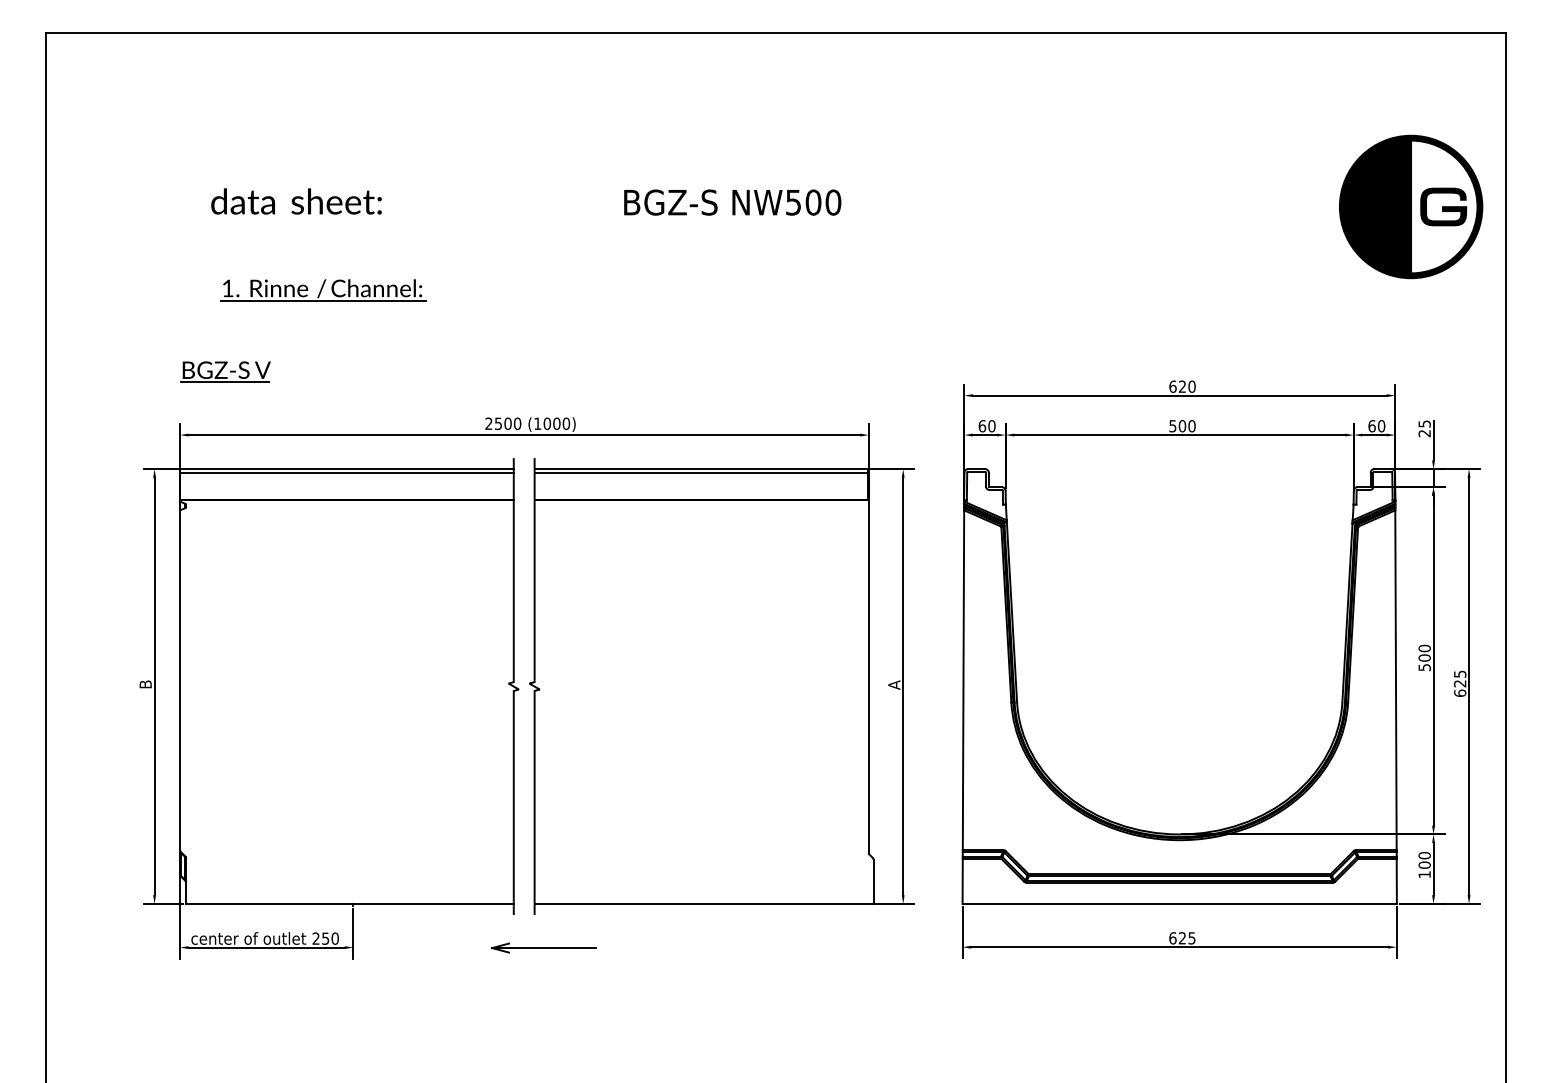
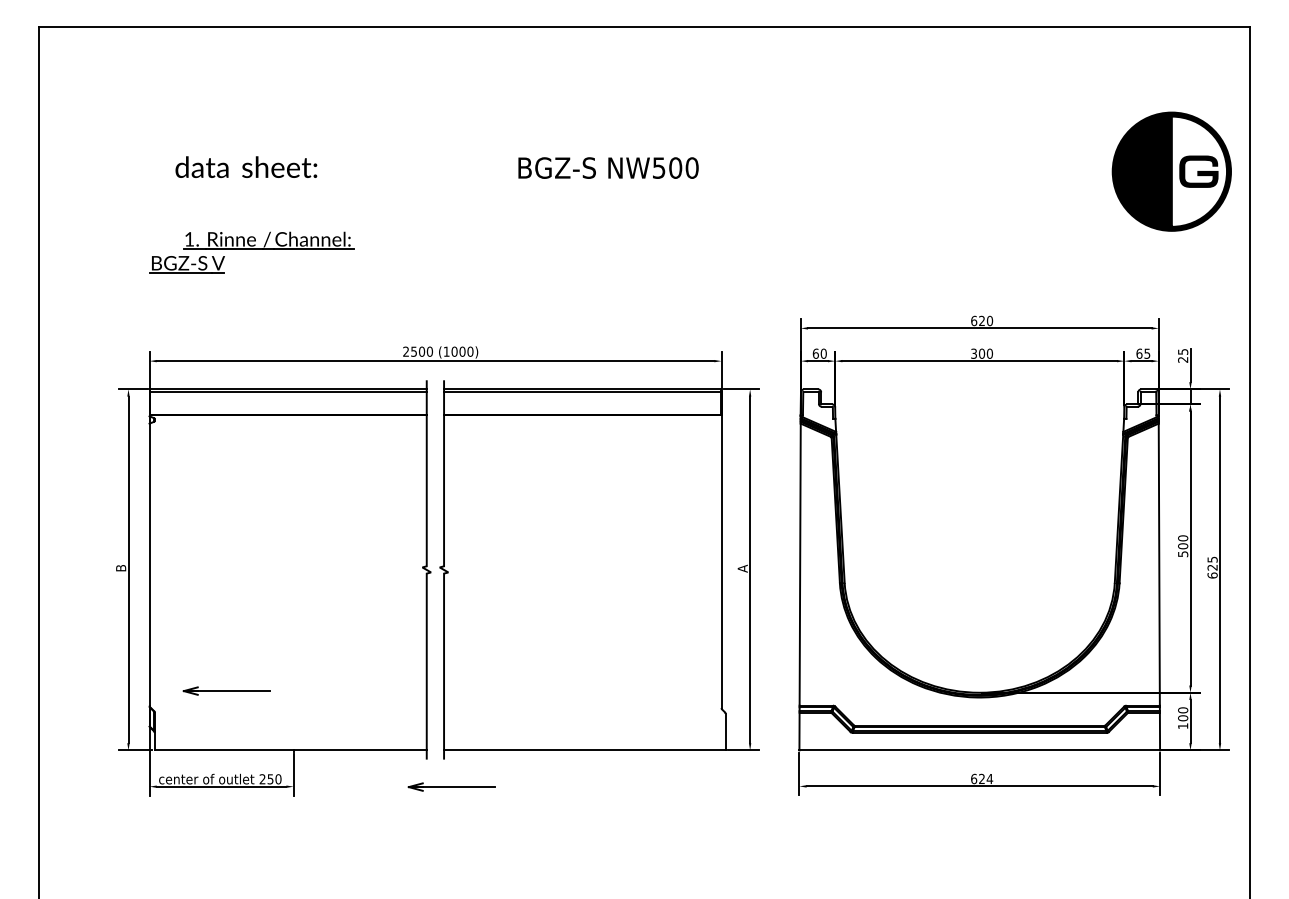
part: (224, 371) -> (186, 264), moved
text: (1172, 424) -> (973, 352), 500 -> 300
text: (1381, 425) -> (1147, 353), 60 -> 65
part: (272, 831) -> (226, 690), added
text: (1191, 938) -> (989, 779), 625 -> 624

